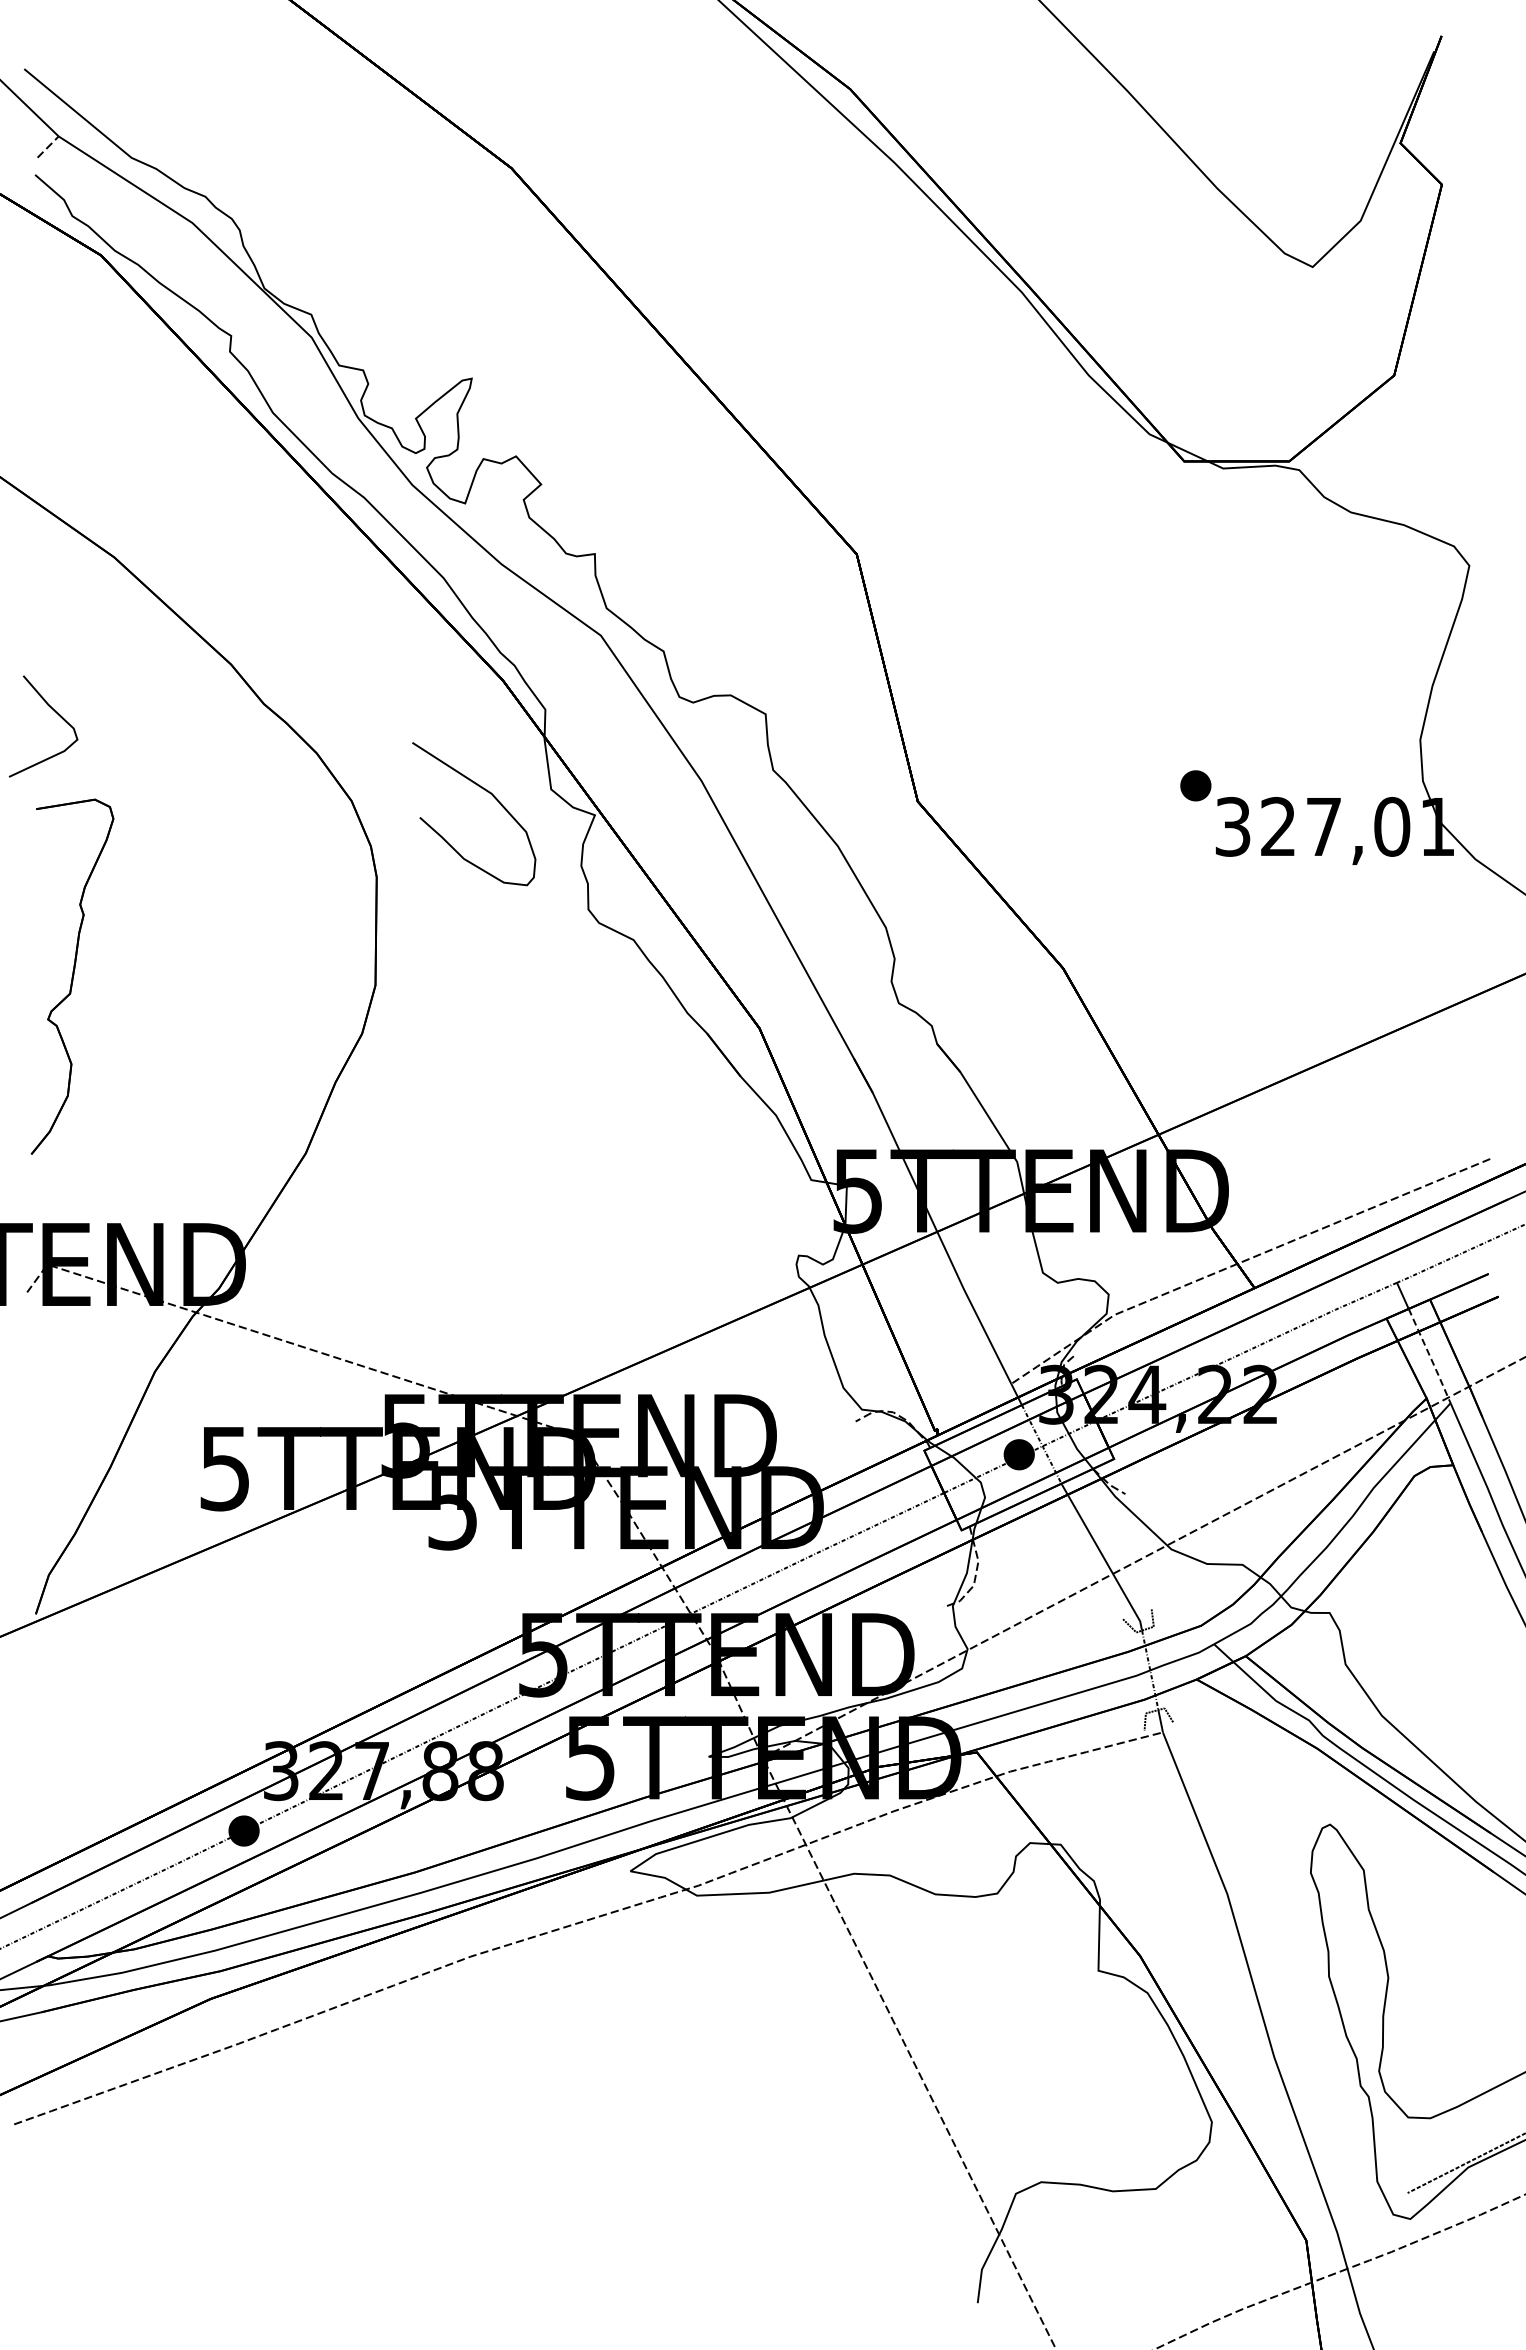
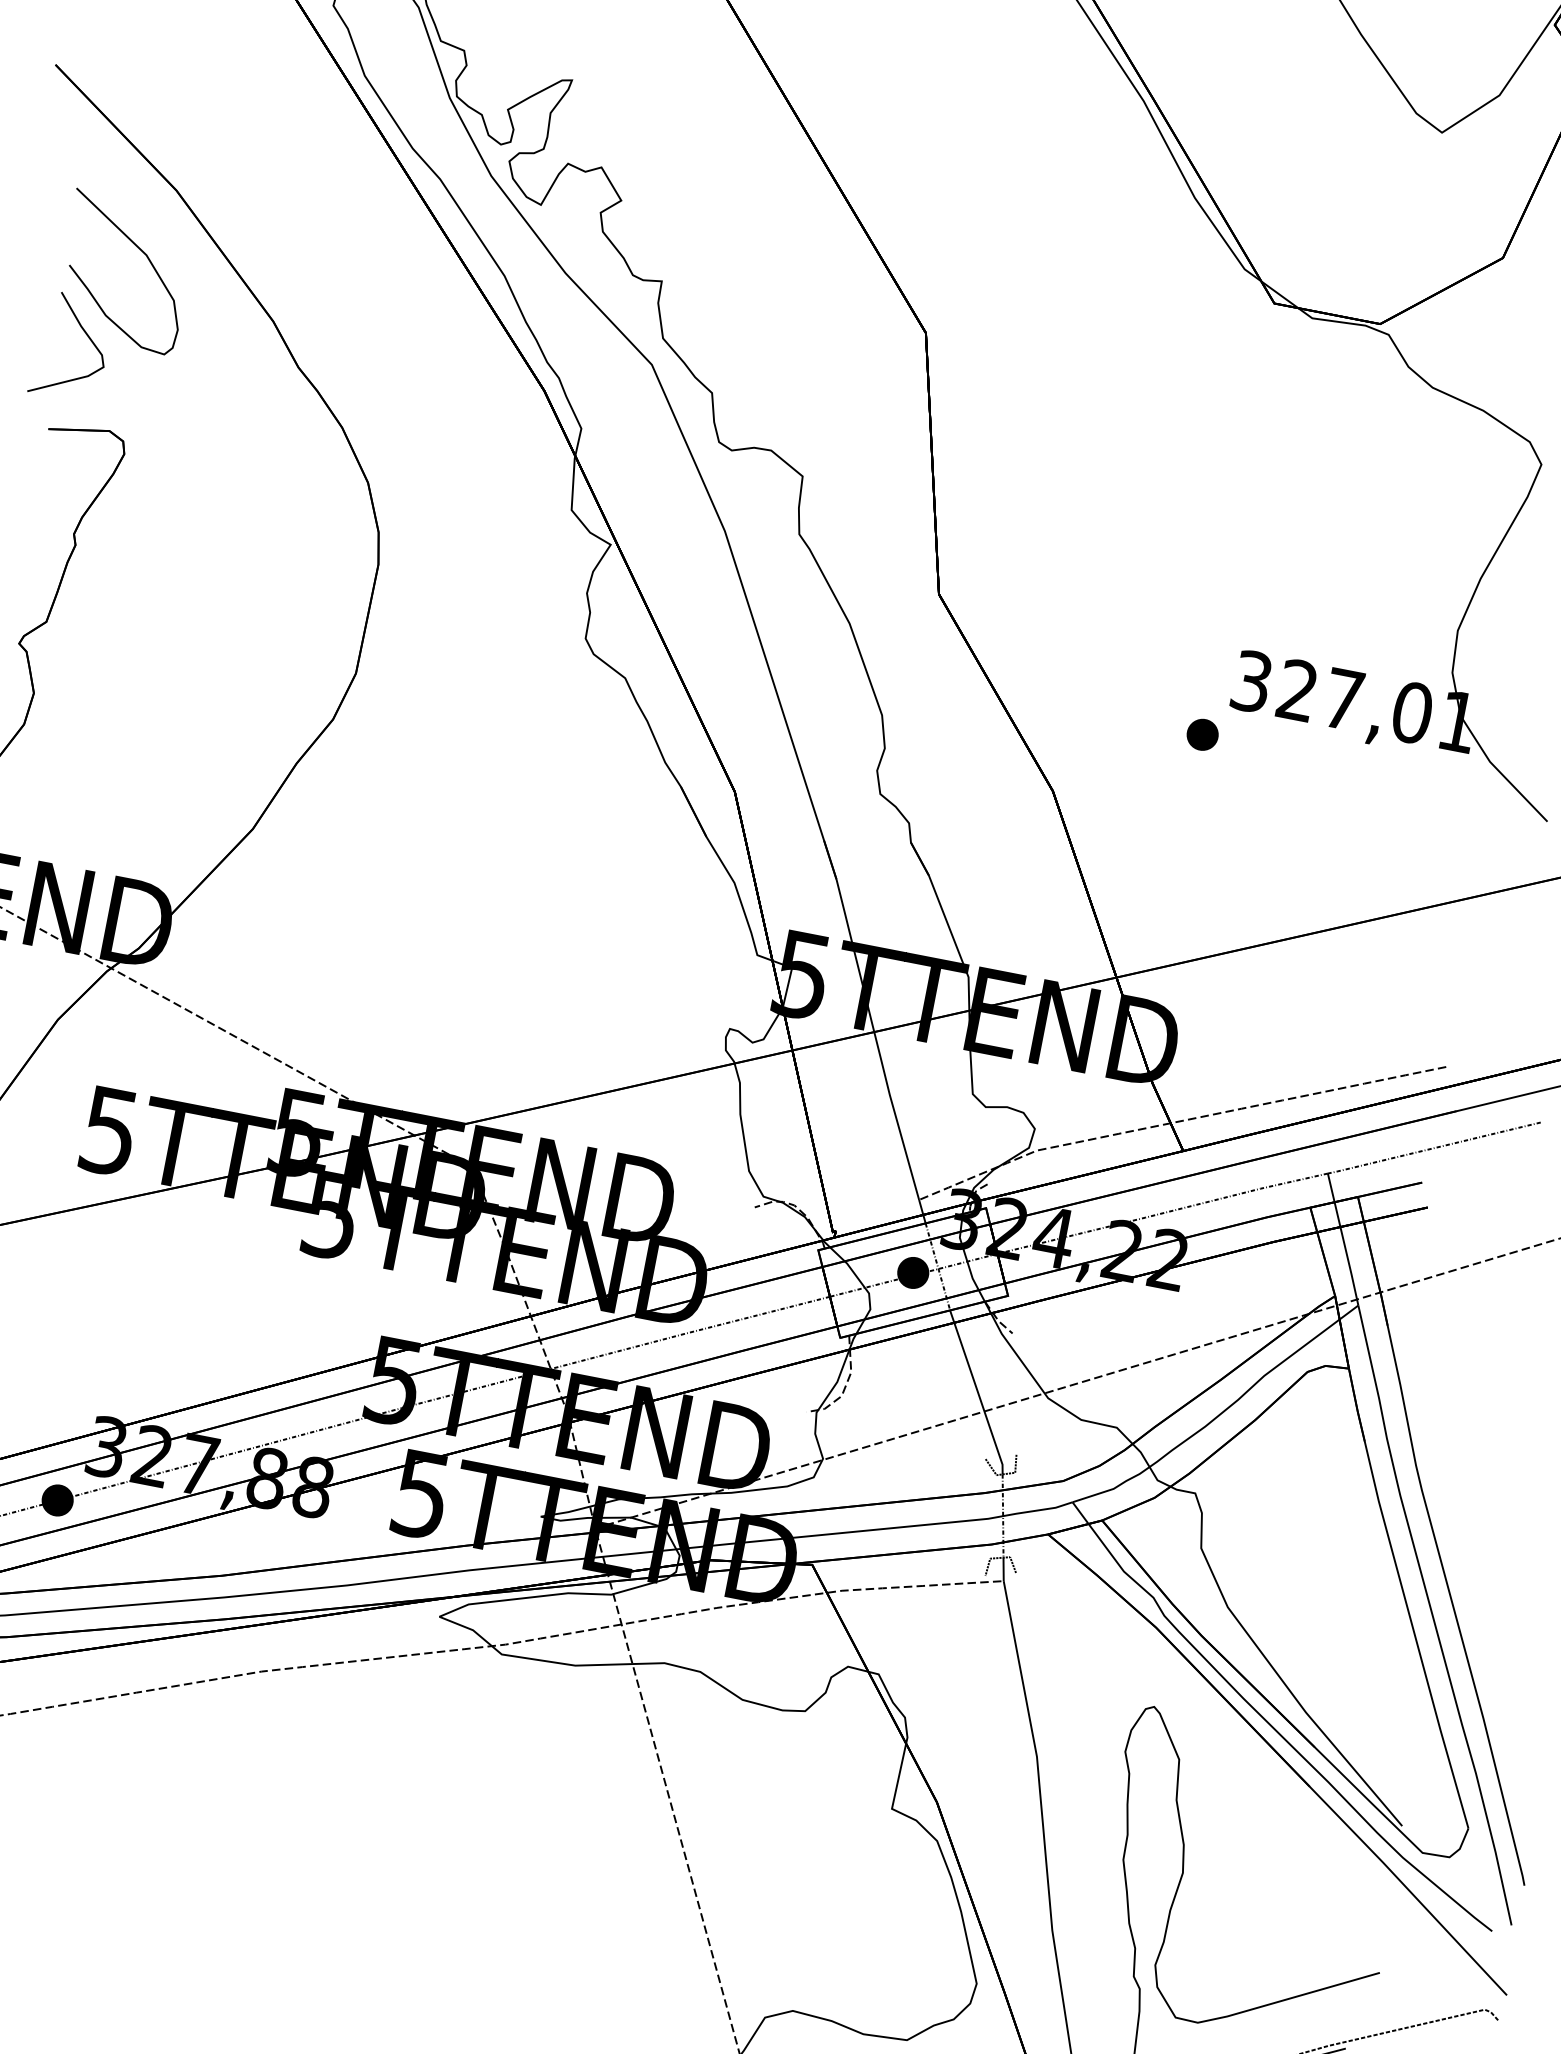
part: (1195, 785) -> (1202, 734), moved
curve: (492, 796) -> (146, 258), moved
line: (1430, 1356) -> (1347, 1254), dashed -> solid

